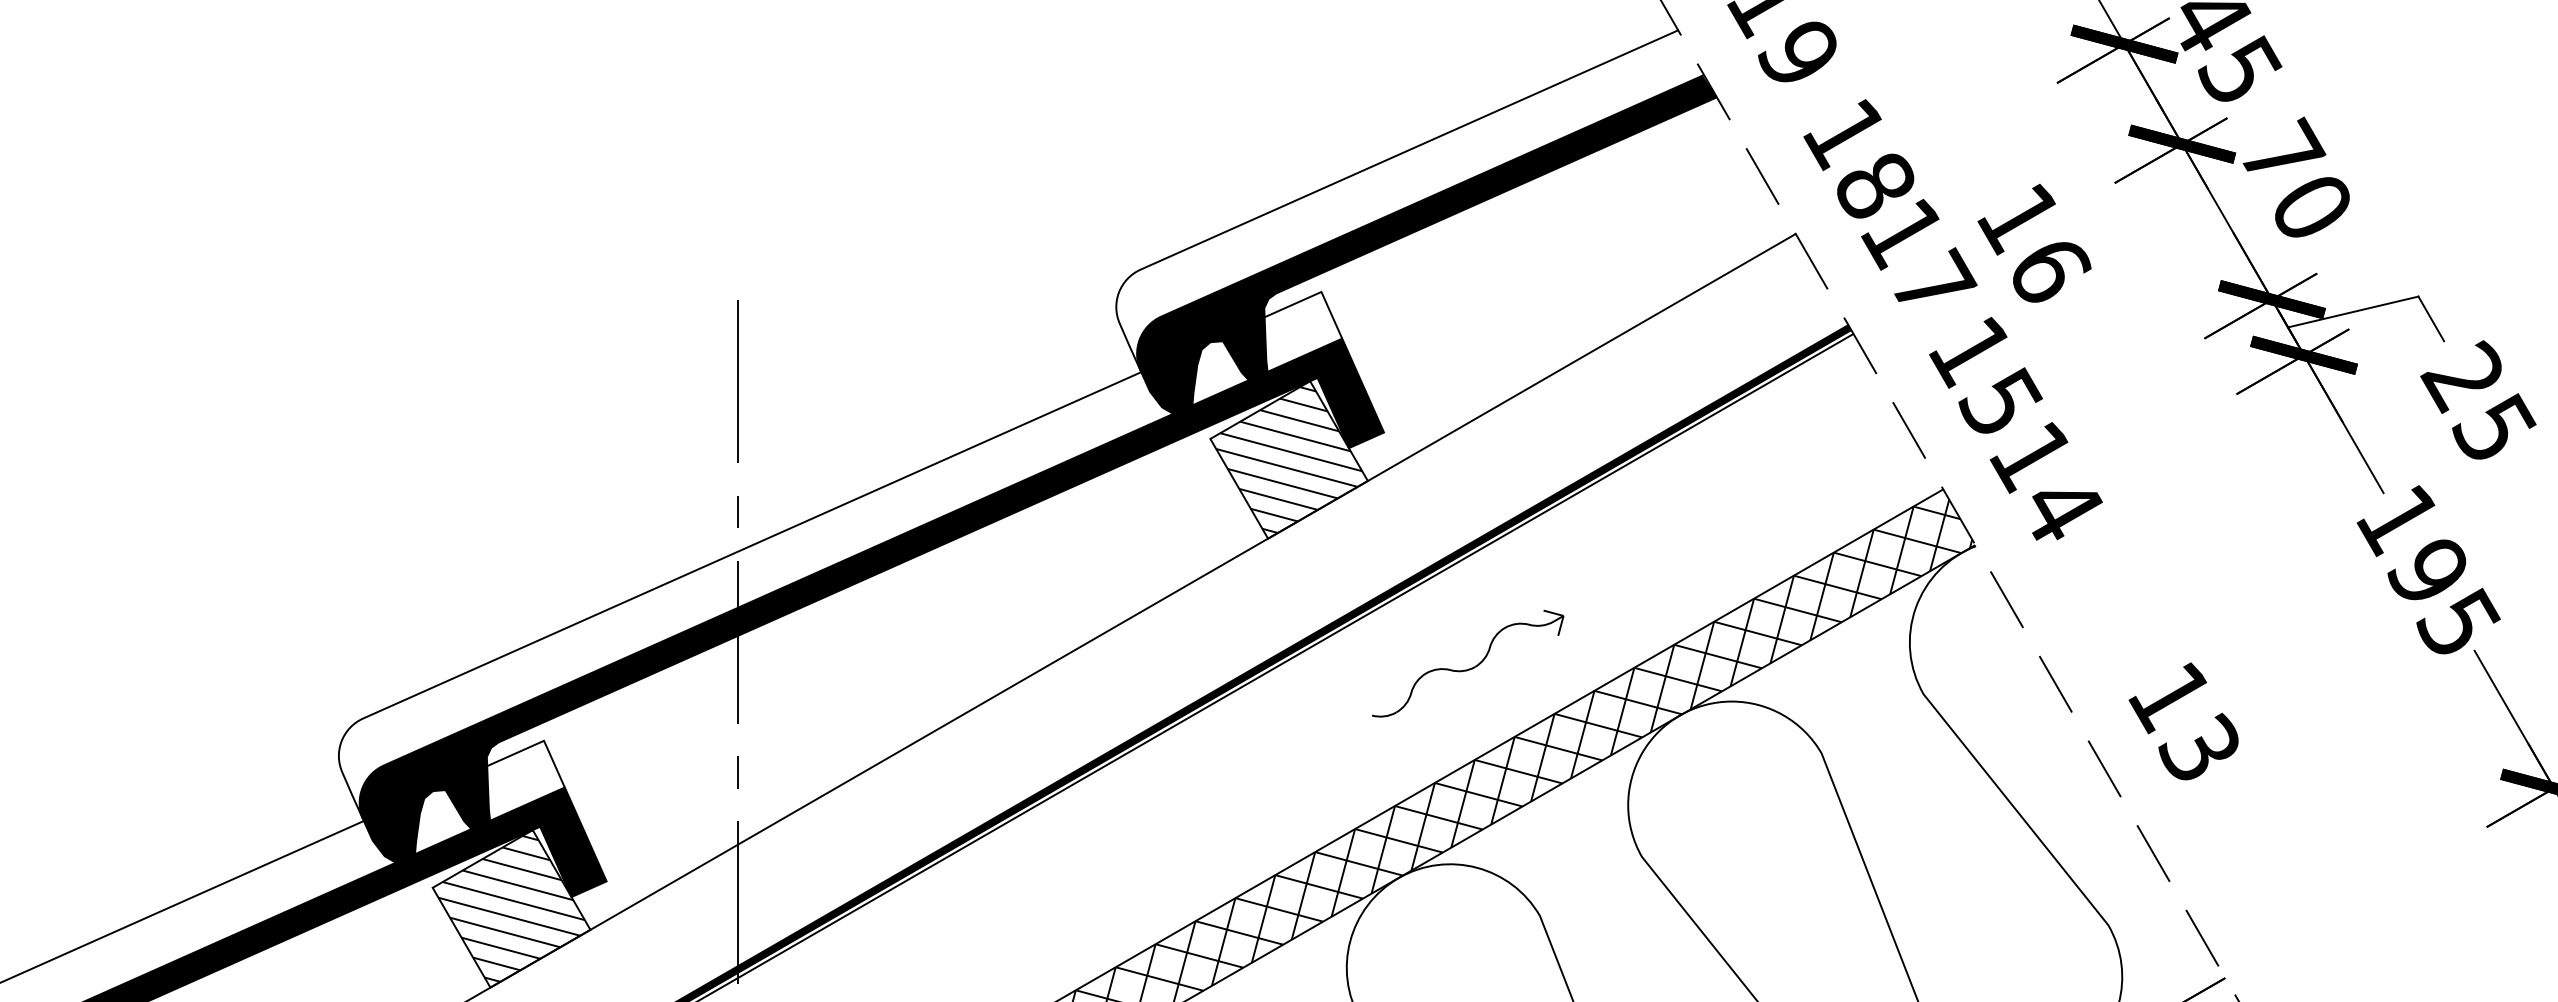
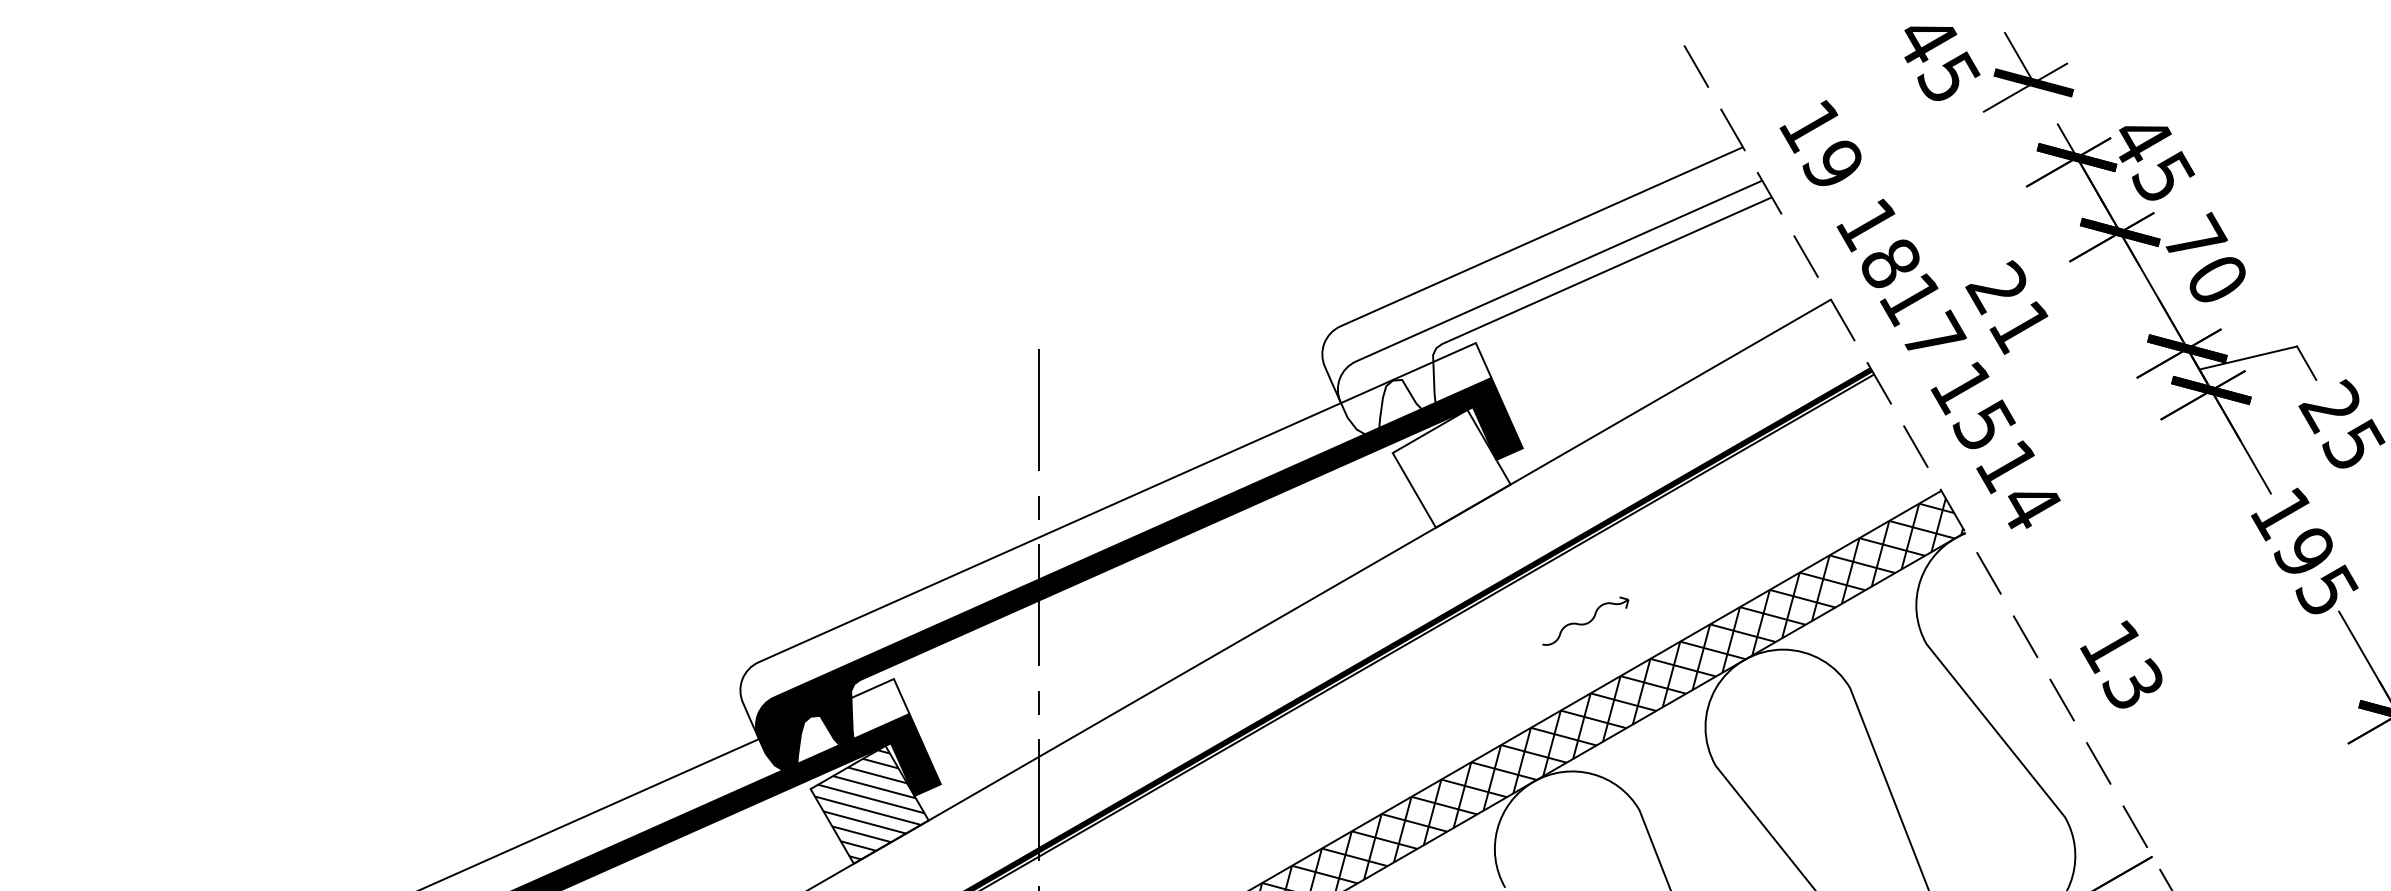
text: (2032, 244) -> (2008, 307), 16 -> 21
fill: (1426, 247) -> (1554, 309), removed
hatch: (1288, 459) -> (1451, 468), removed
part: (1467, 662) -> (1585, 620), size x0.6

